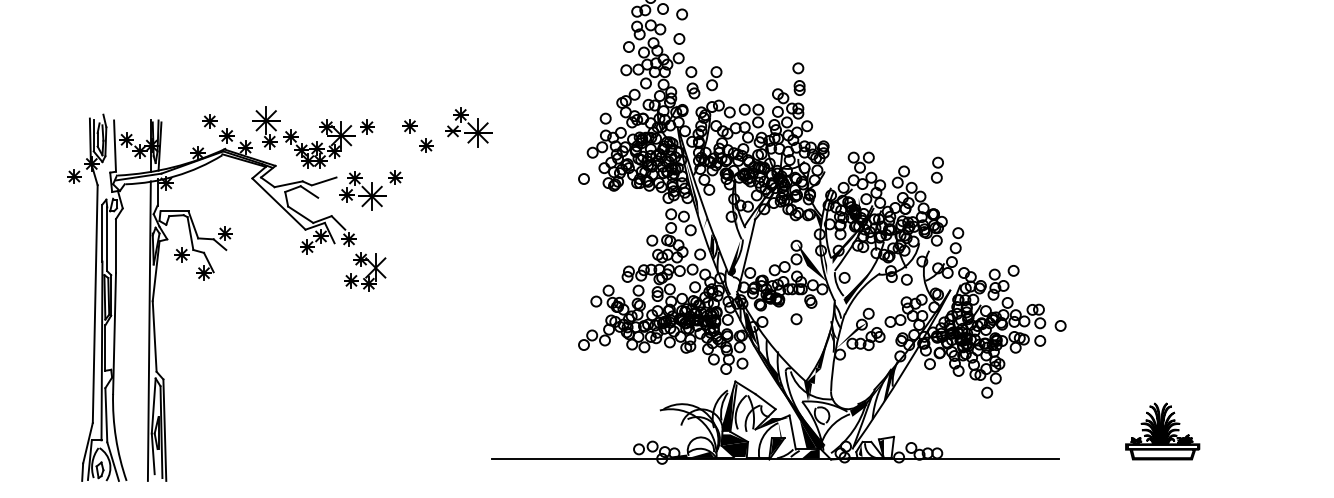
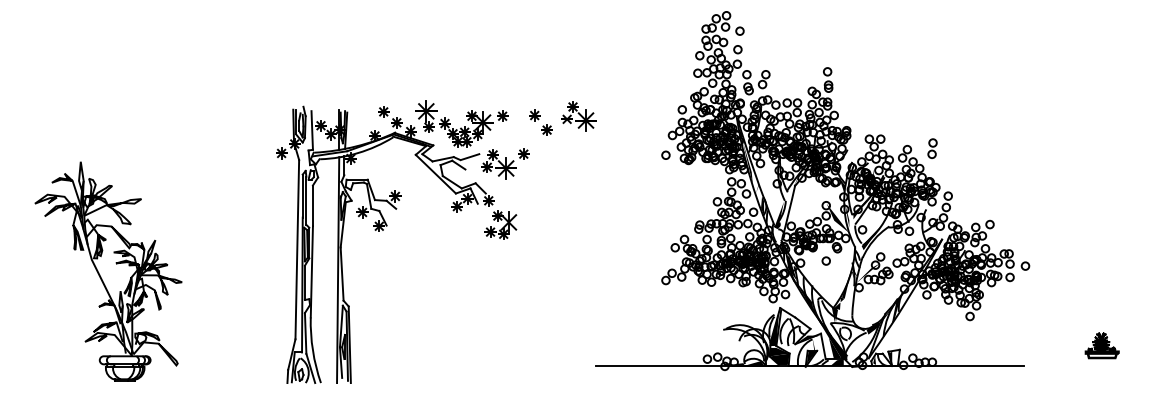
part: (1161, 431) -> (1101, 345), size x0.6

